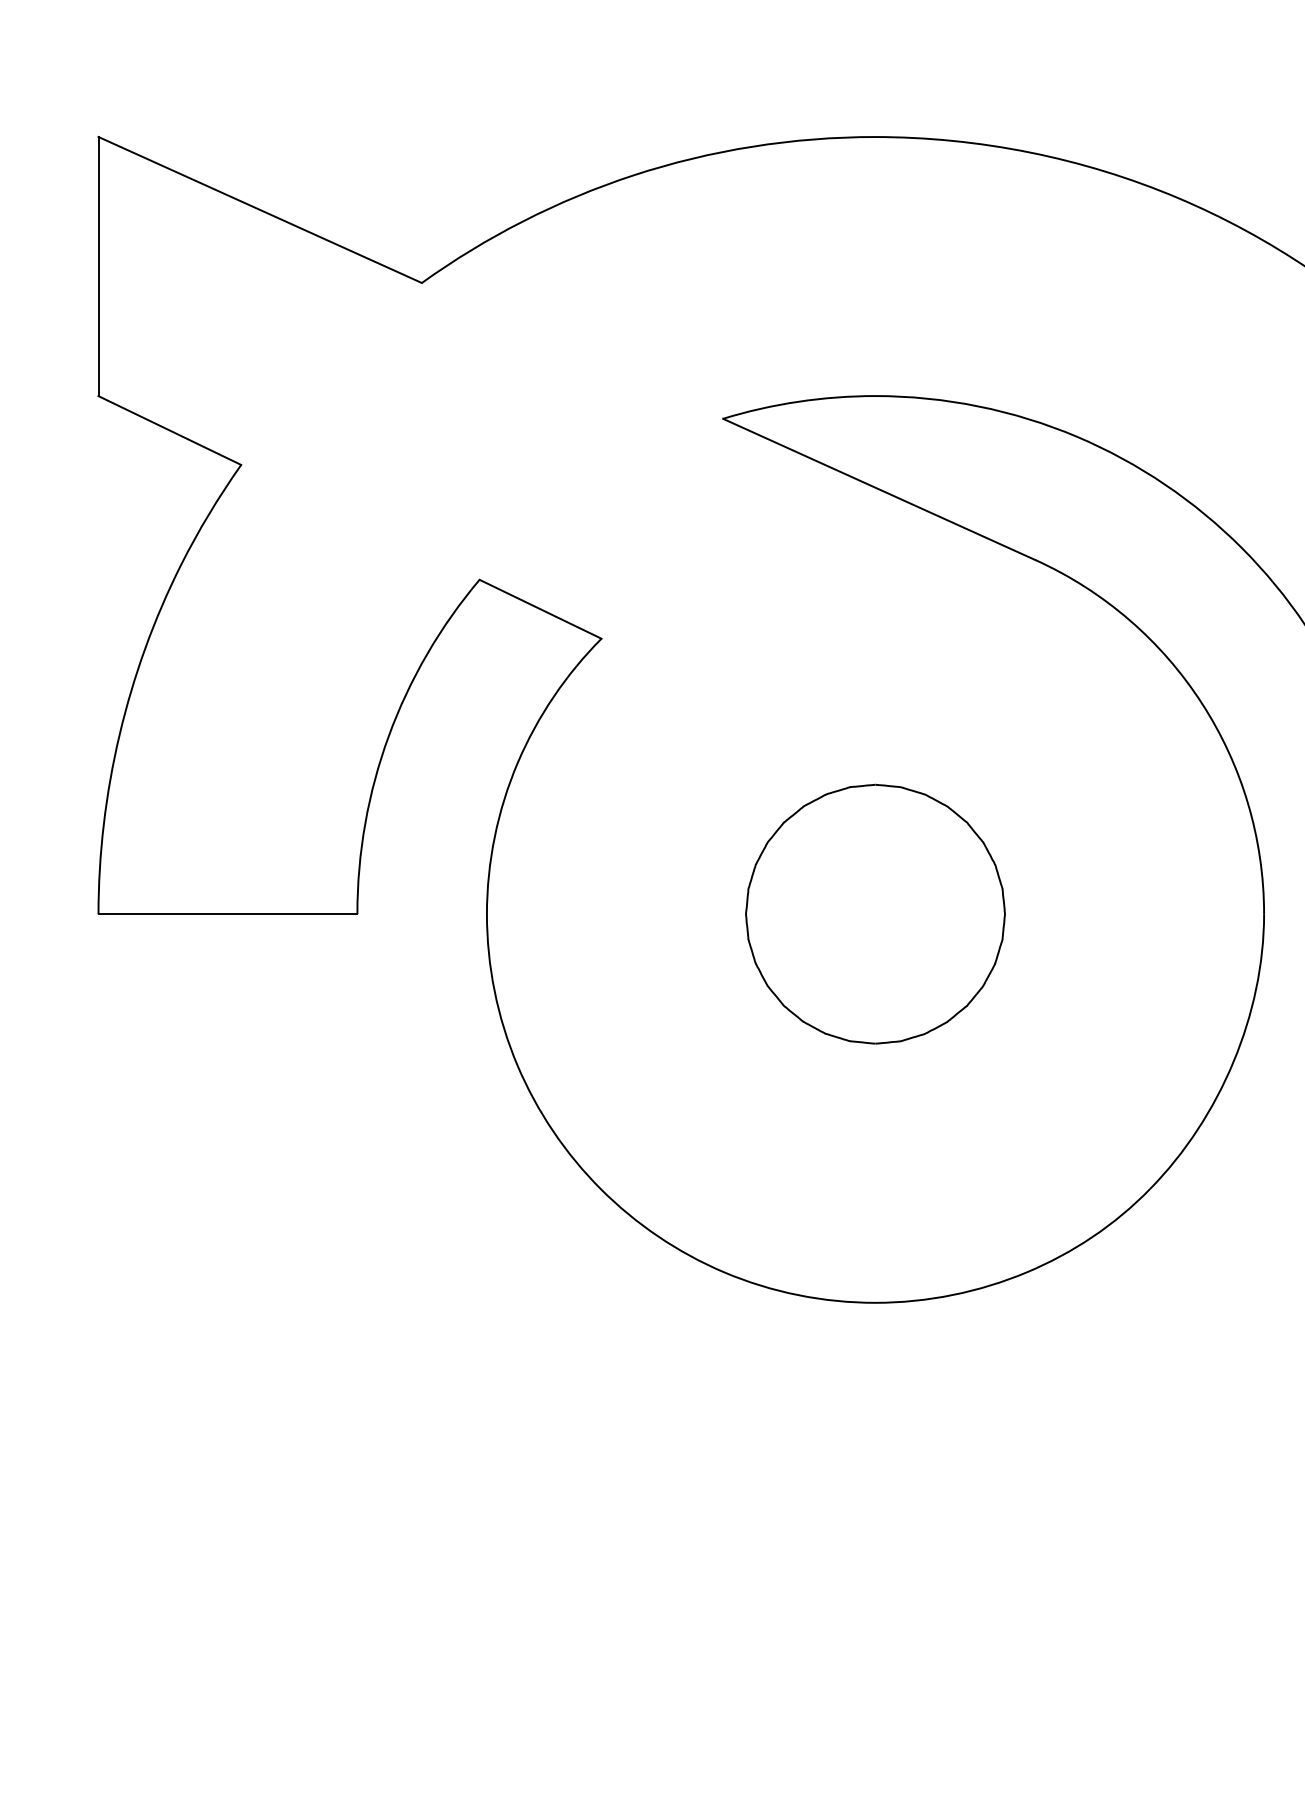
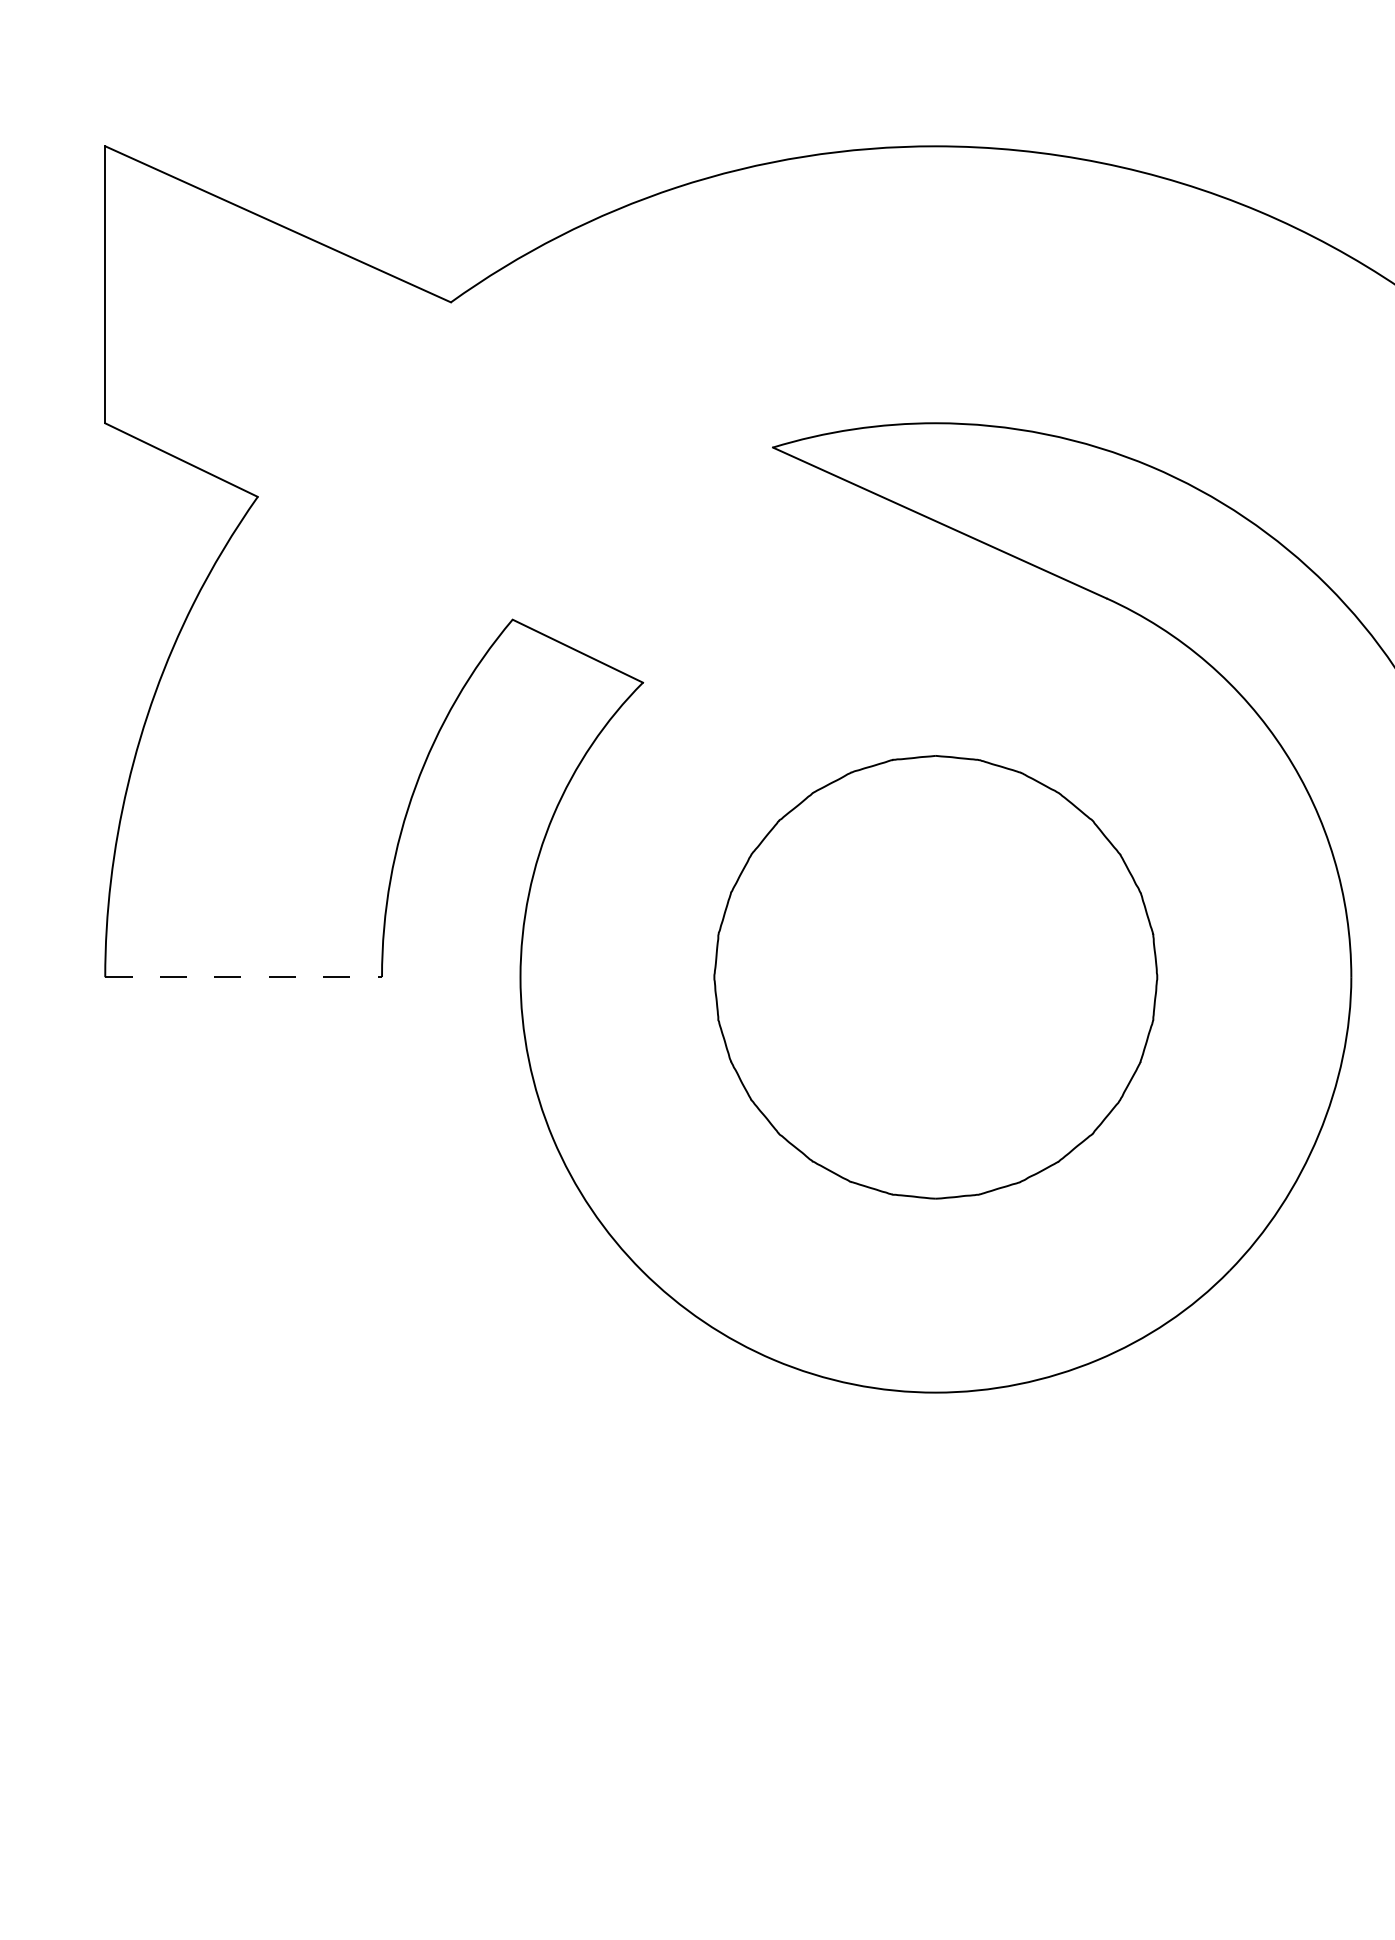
part: (875, 913) -> (935, 976), size x1.6
line: (228, 914) -> (244, 977), solid -> dashed

